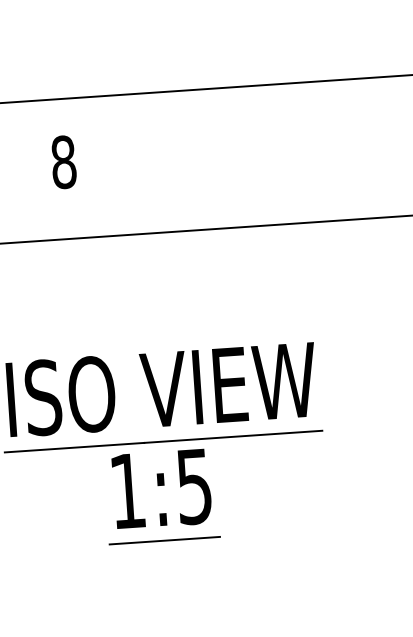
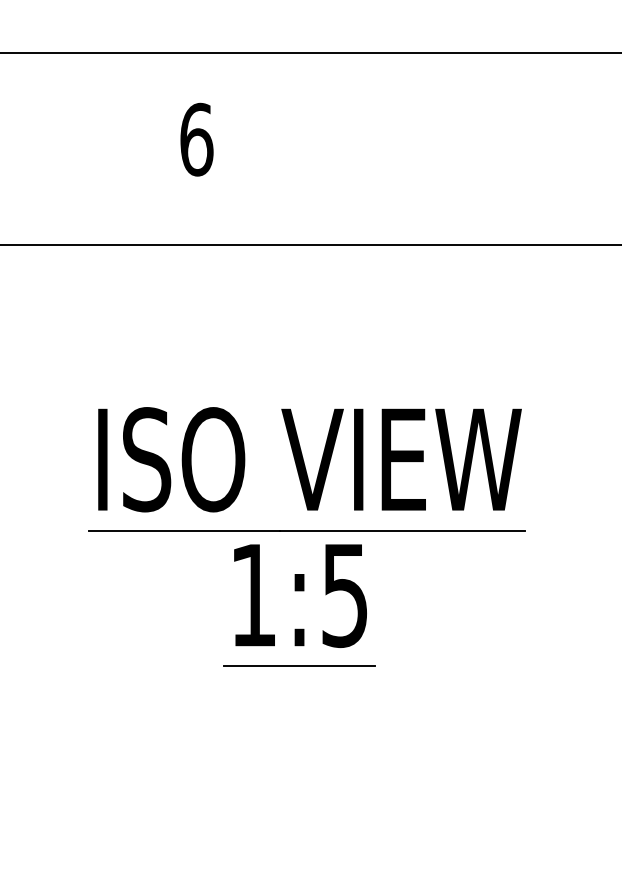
text: (63, 162) -> (196, 139), 8 -> 6

